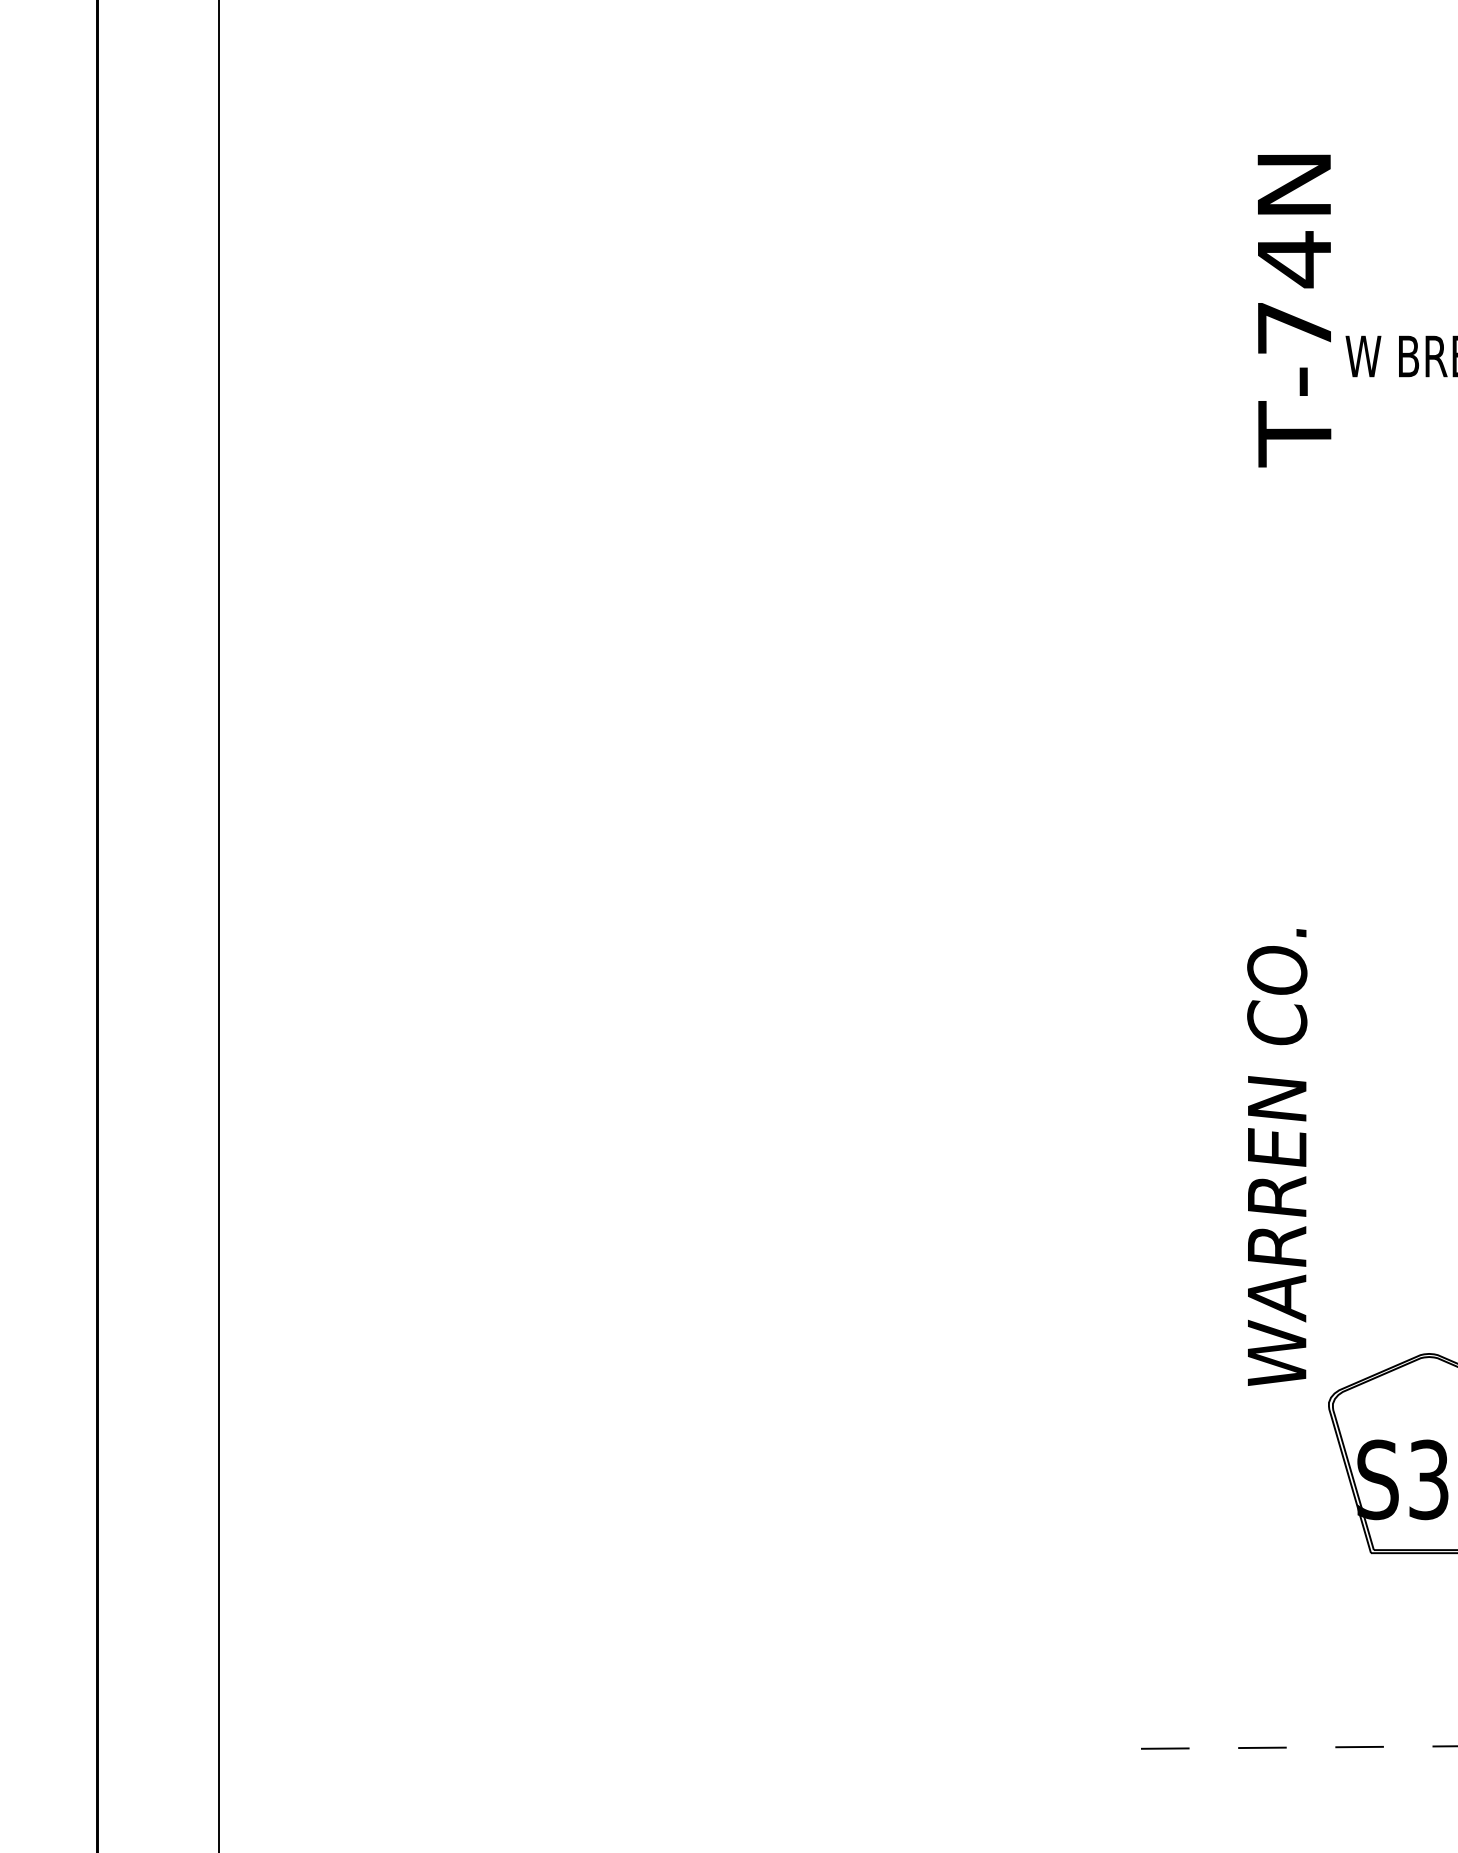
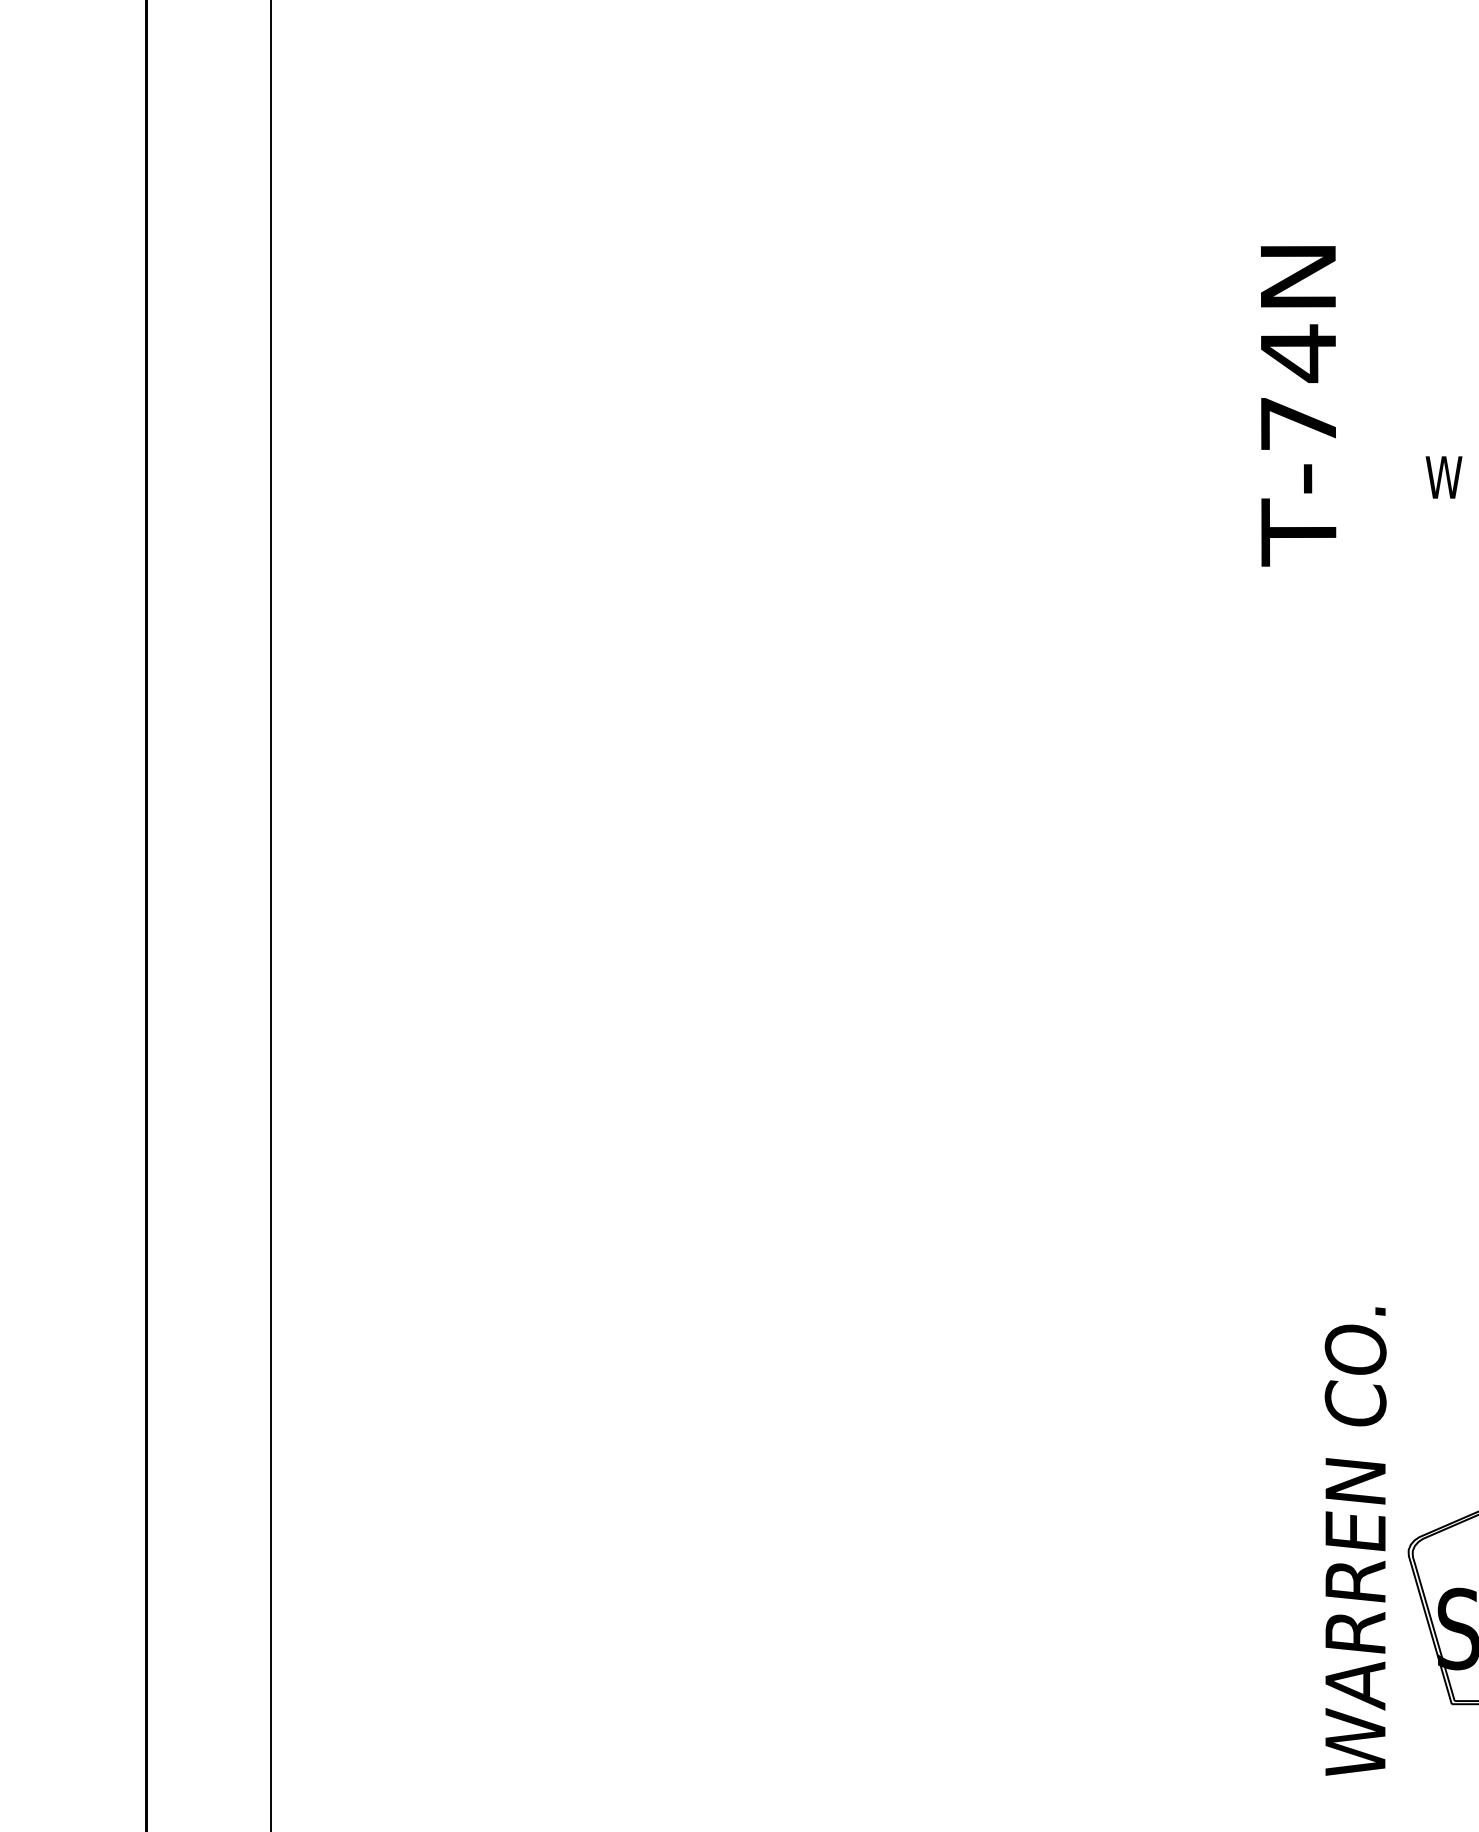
text: (1294, 310) -> (1298, 405), moved
text: (1277, 1157) -> (1355, 1541), moved

